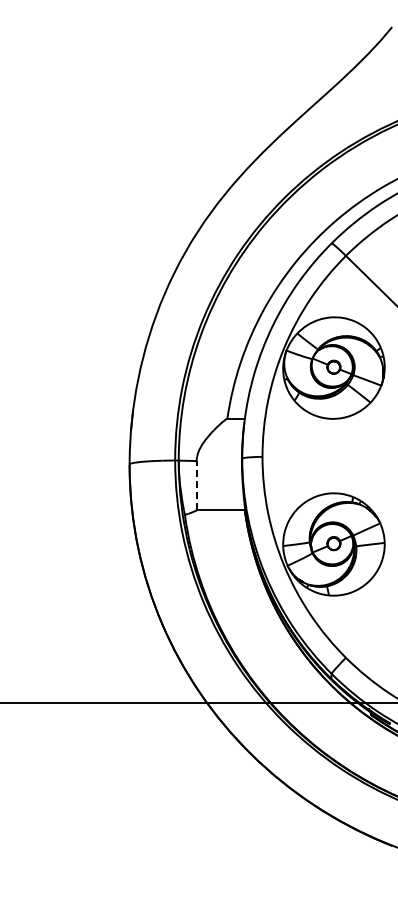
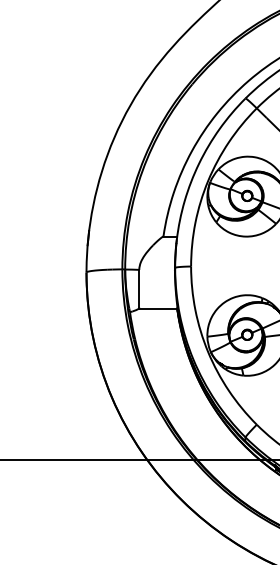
line: (196, 485) -> (139, 289), dashed -> solid

